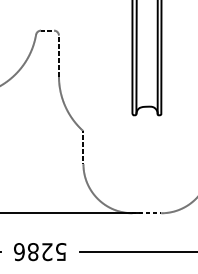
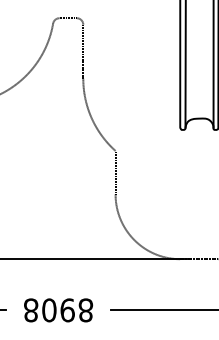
text: (40, 252) -> (58, 310), 5286 -> 8908

